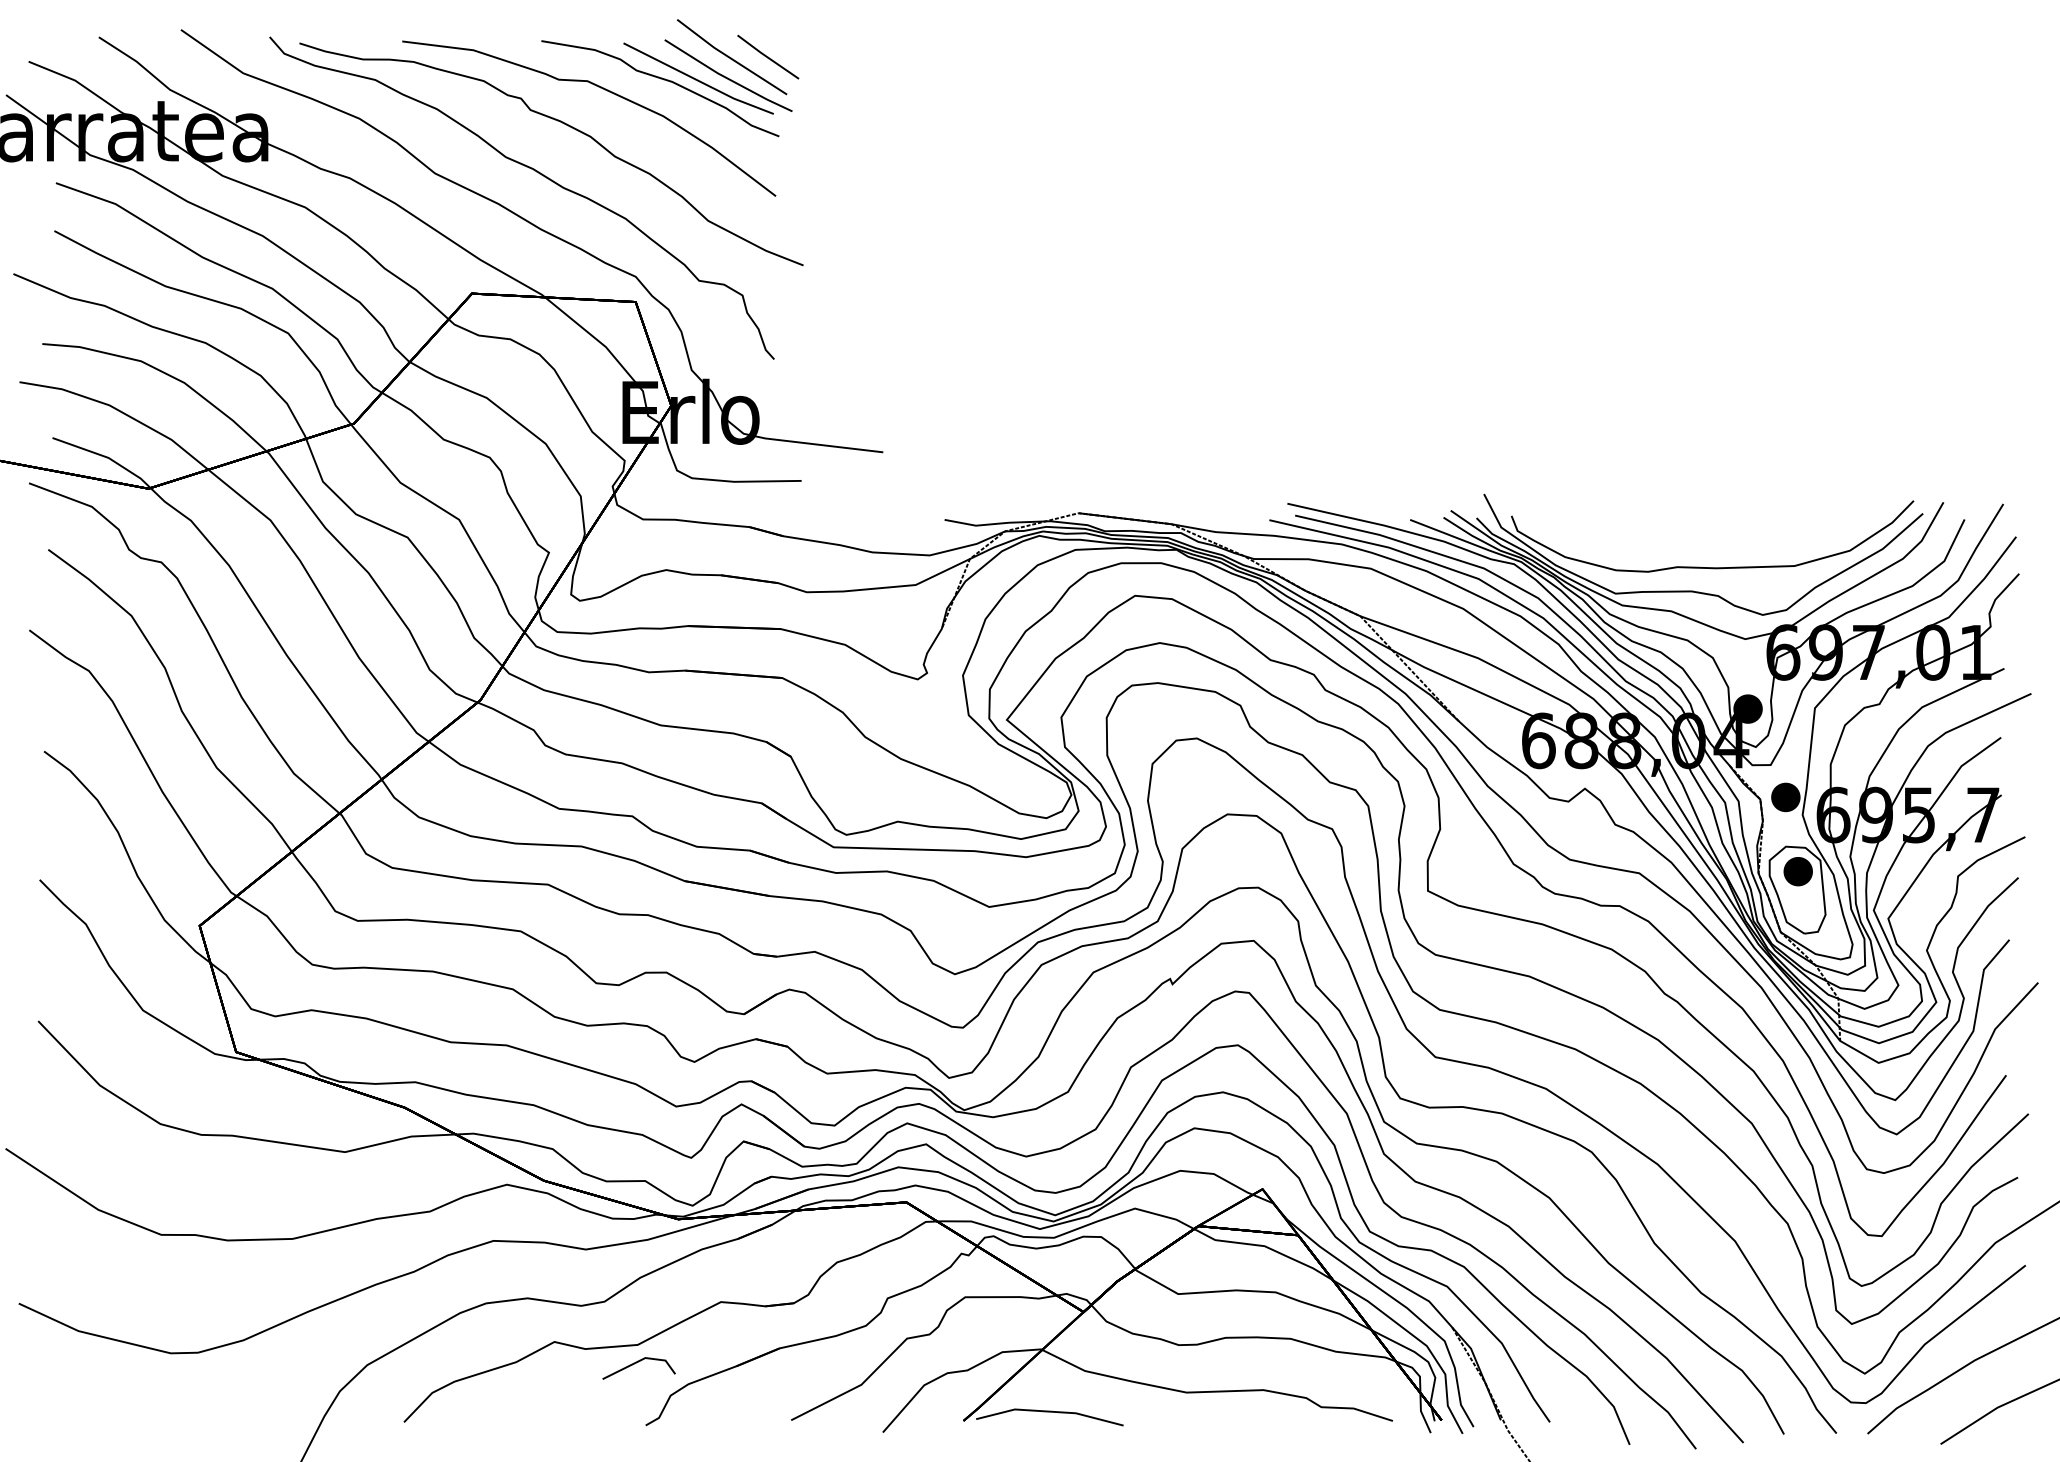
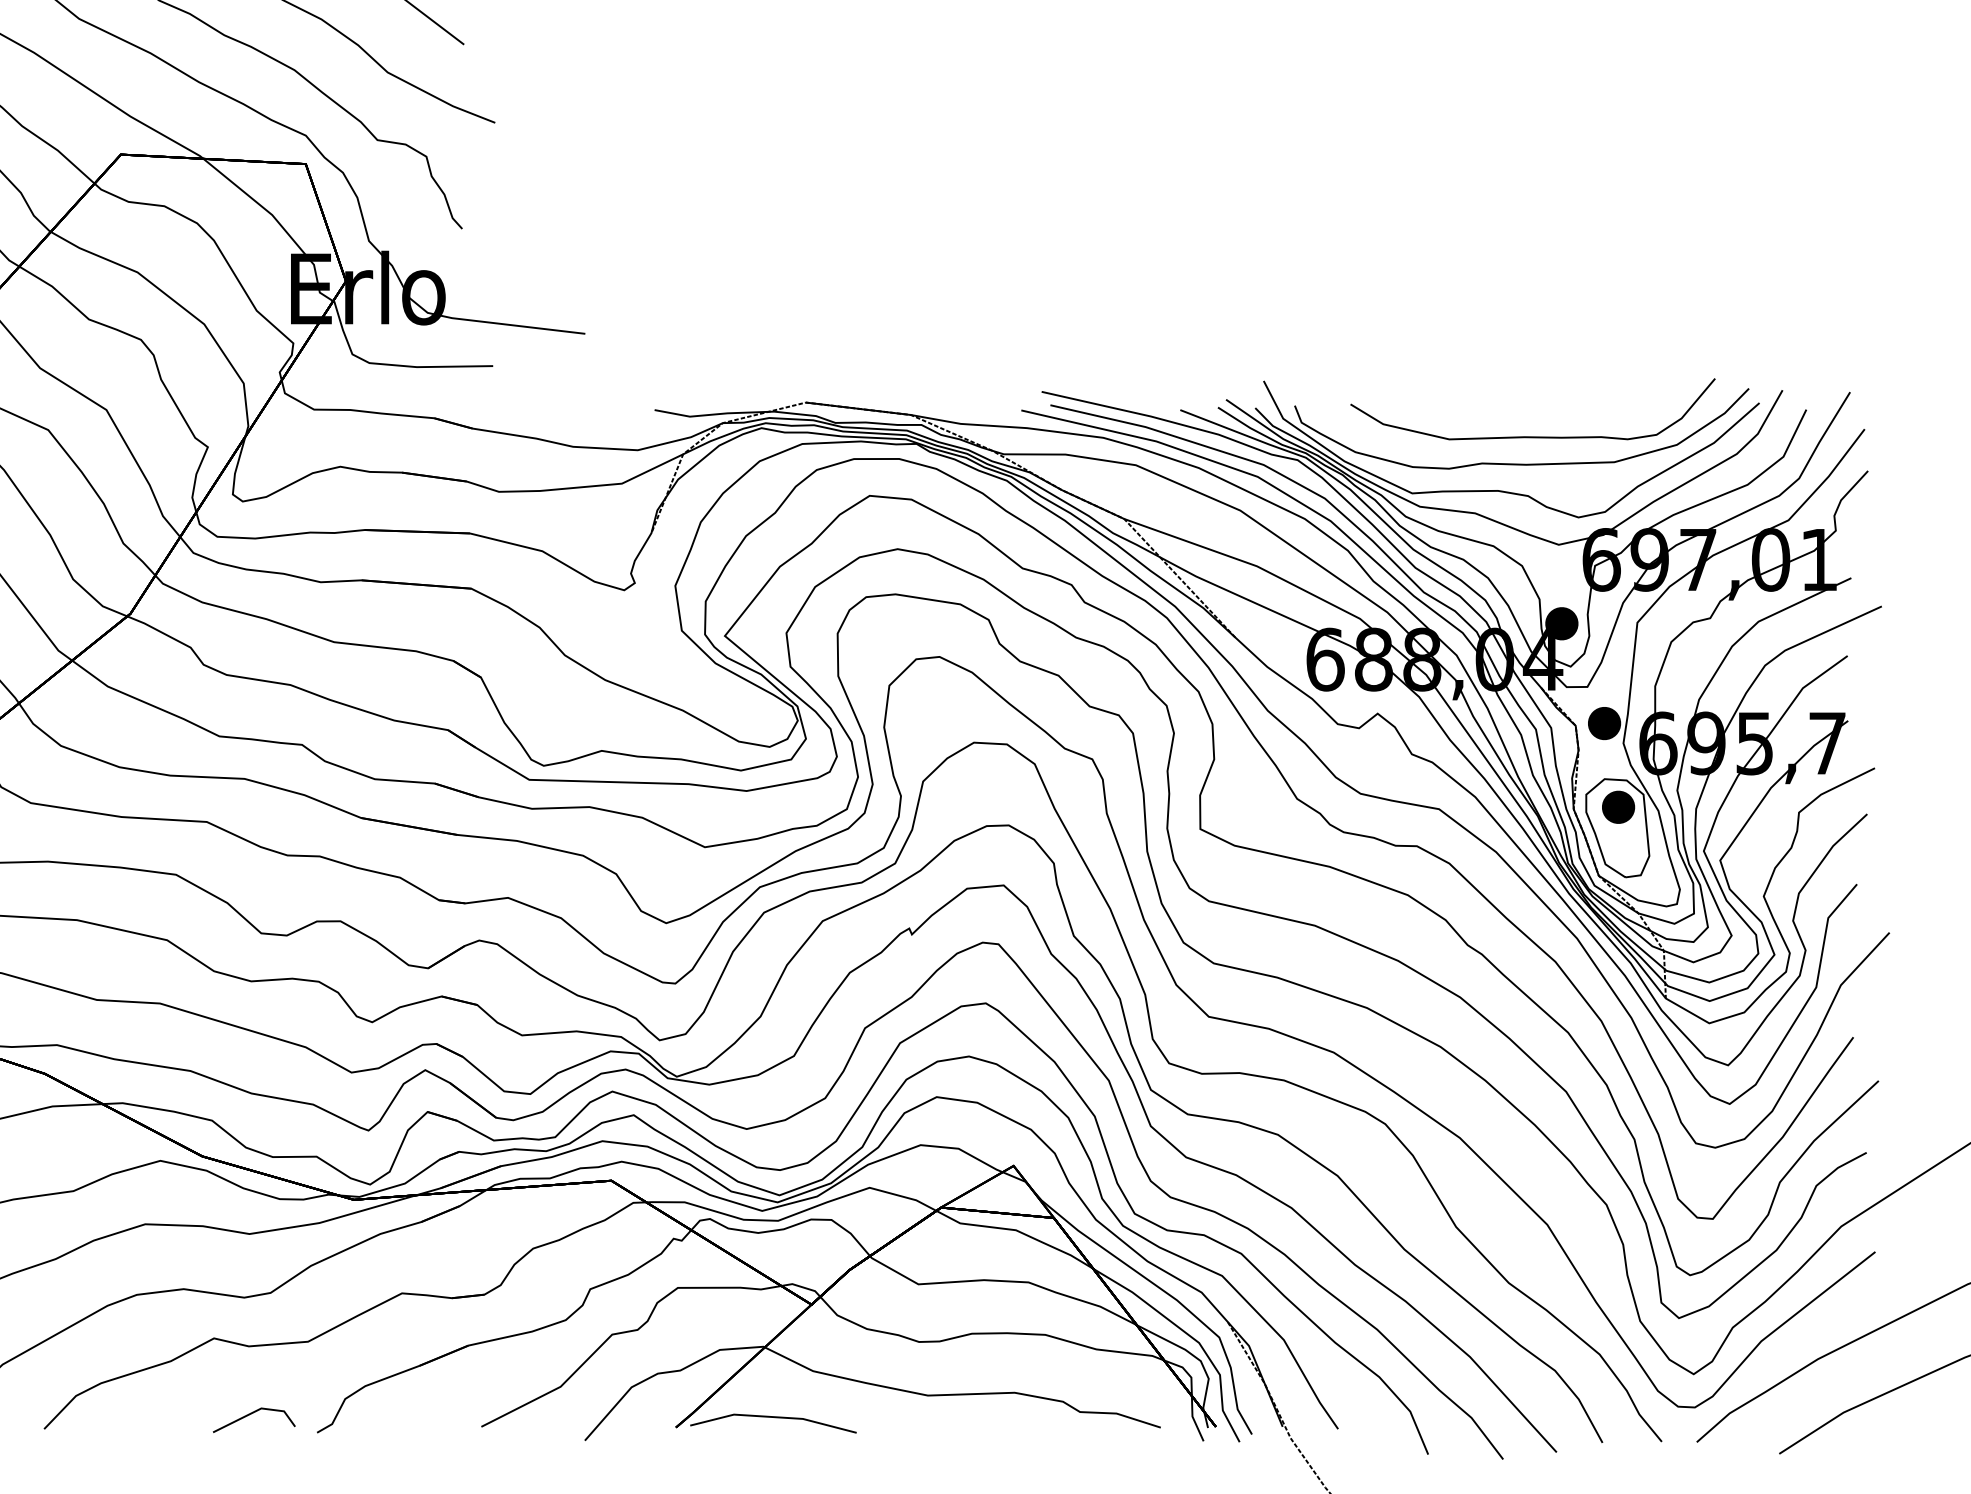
curve: (1722, 543) -> (1532, 436), added
line: (636, 1363) -> (251, 1414), moved

